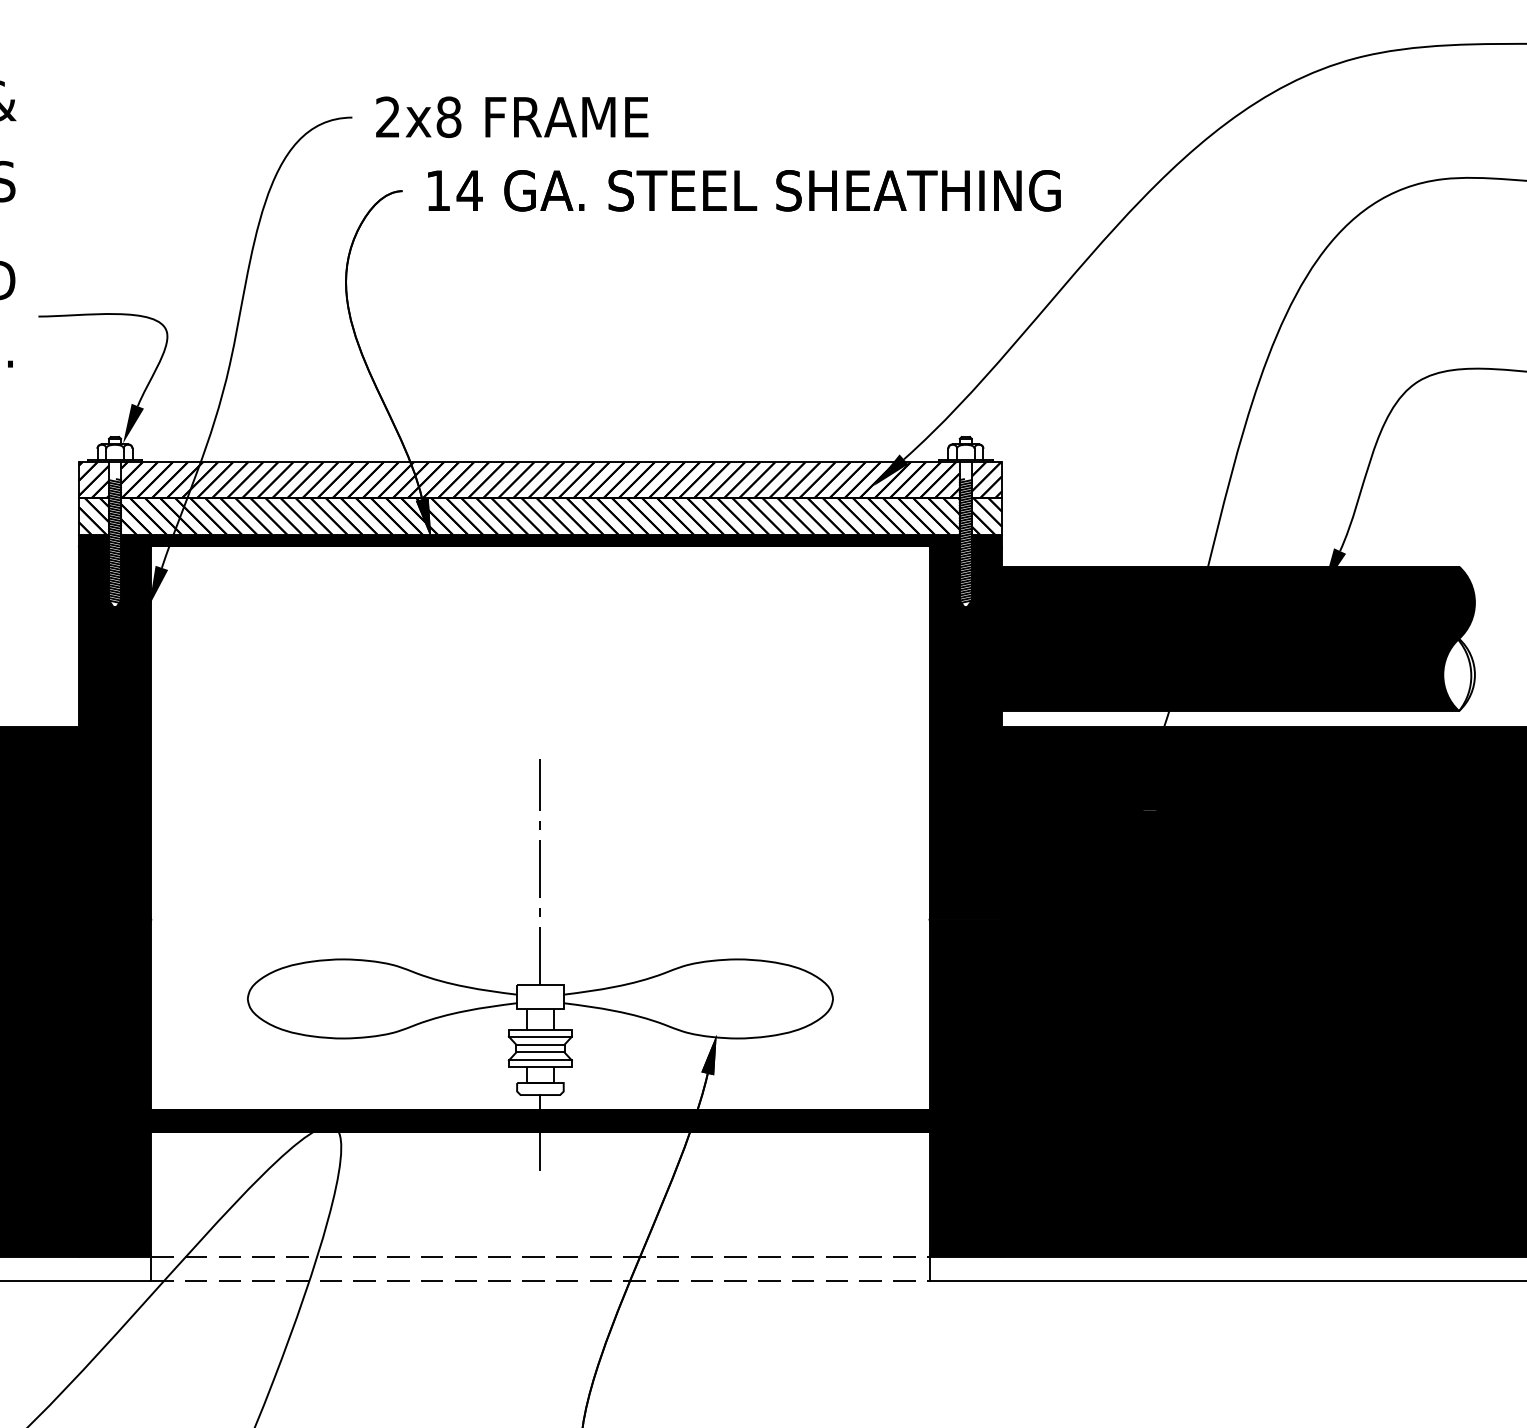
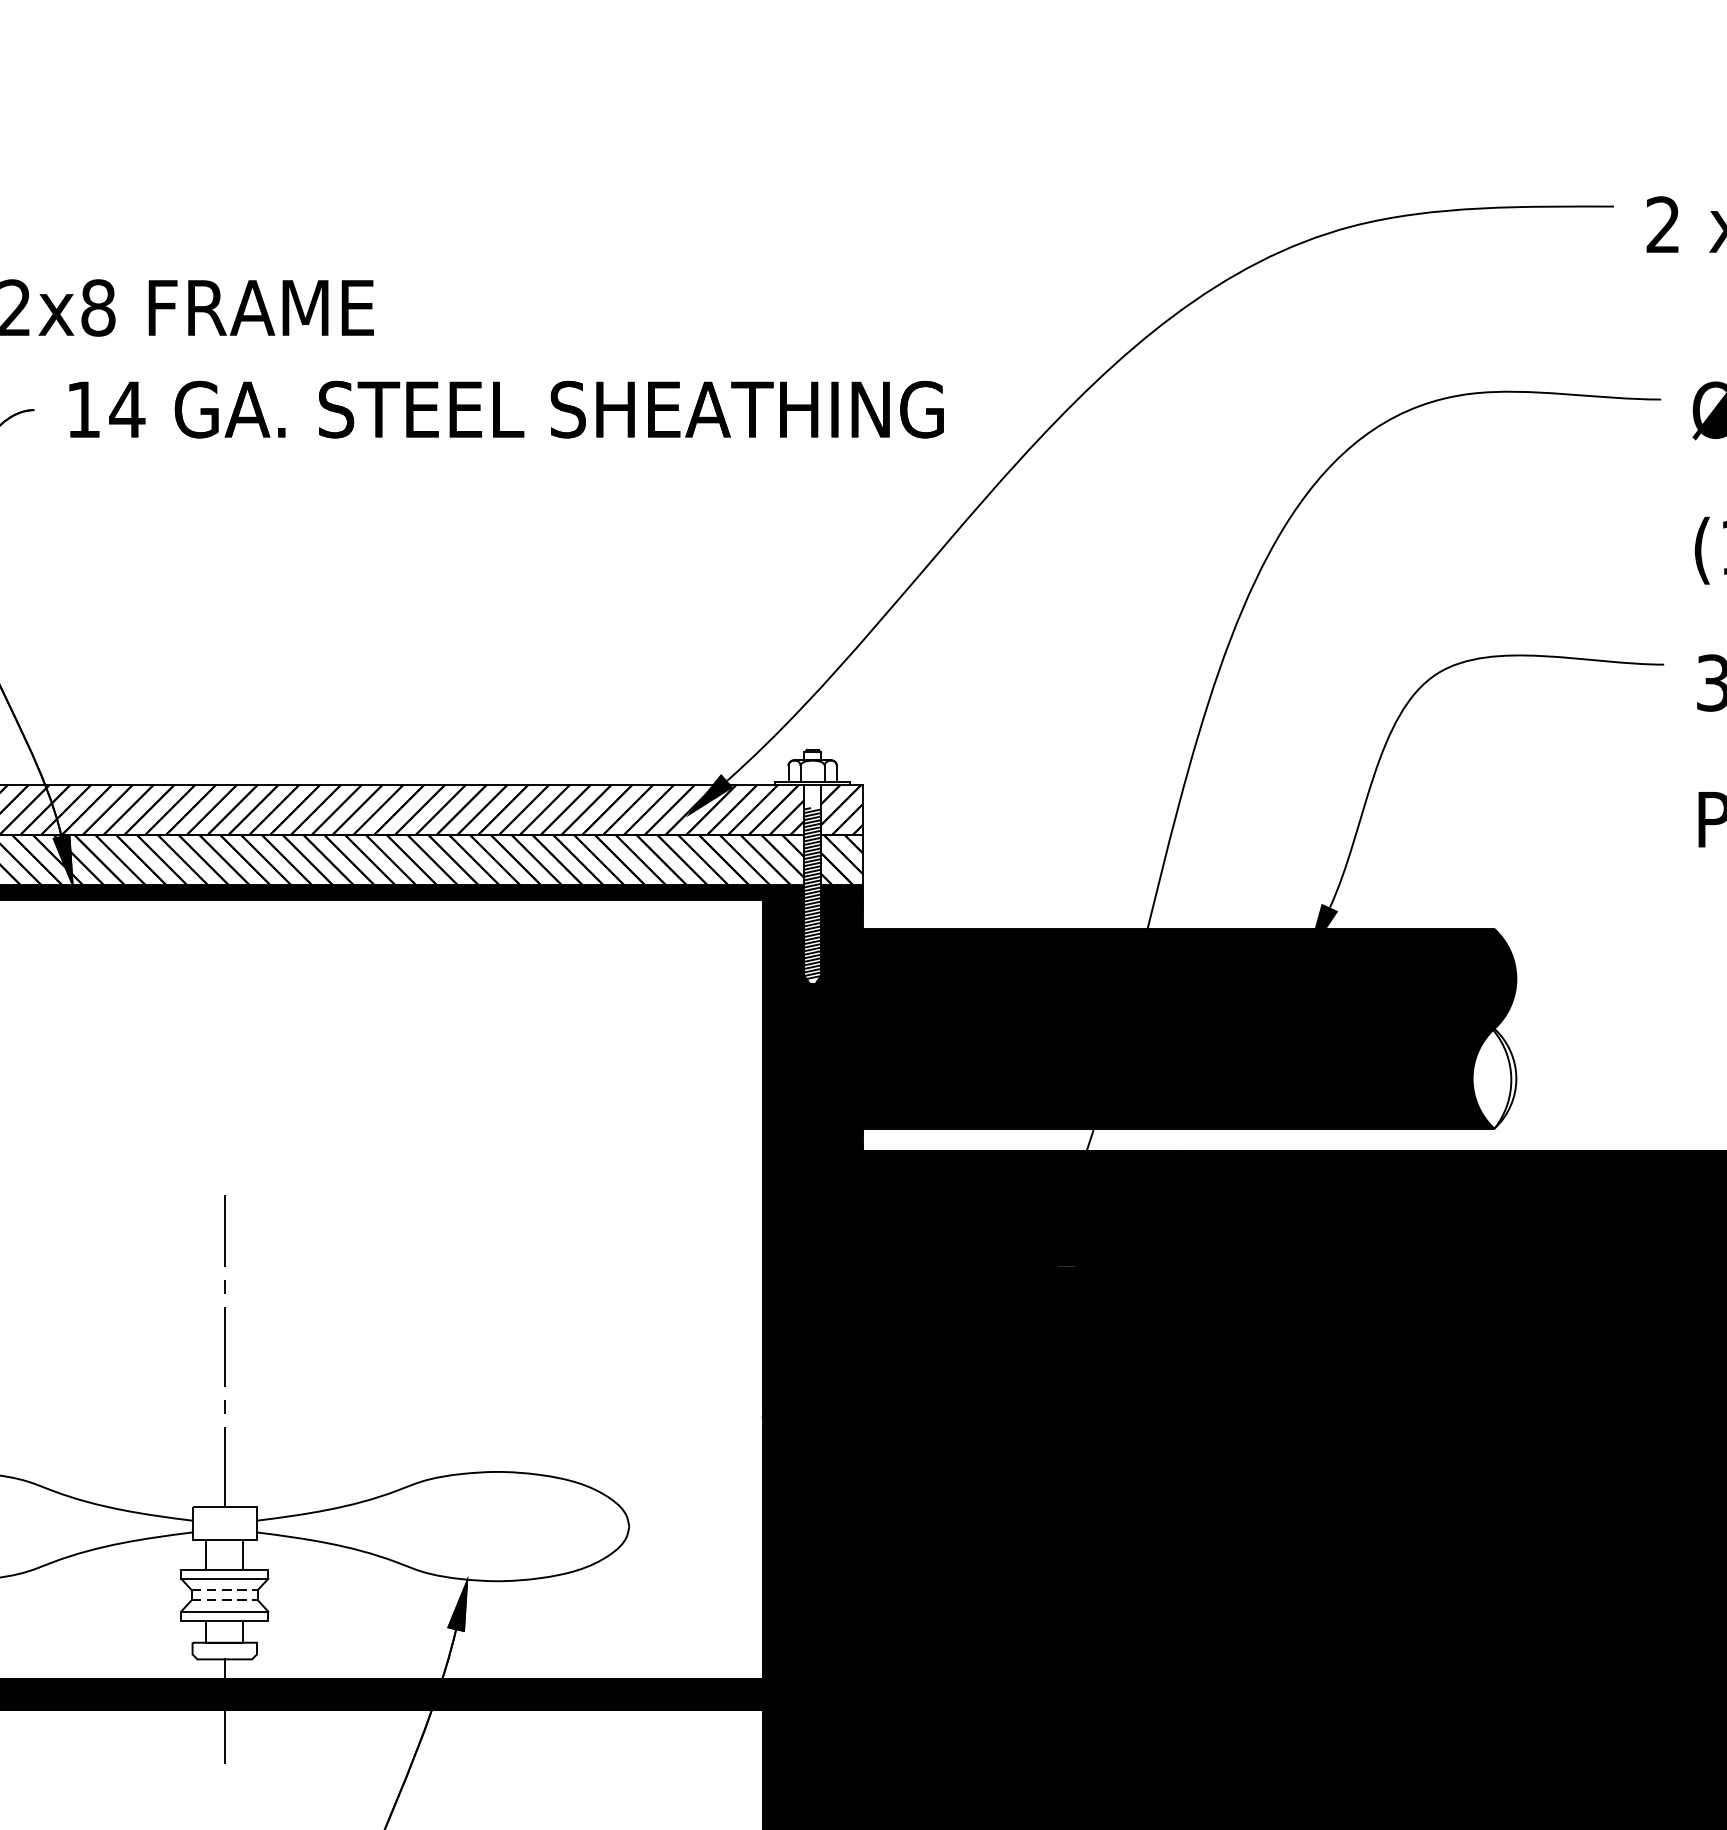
line: (540, 1044) -> (224, 1589), solid -> dashed
line: (540, 1052) -> (224, 1600), solid -> dashed

